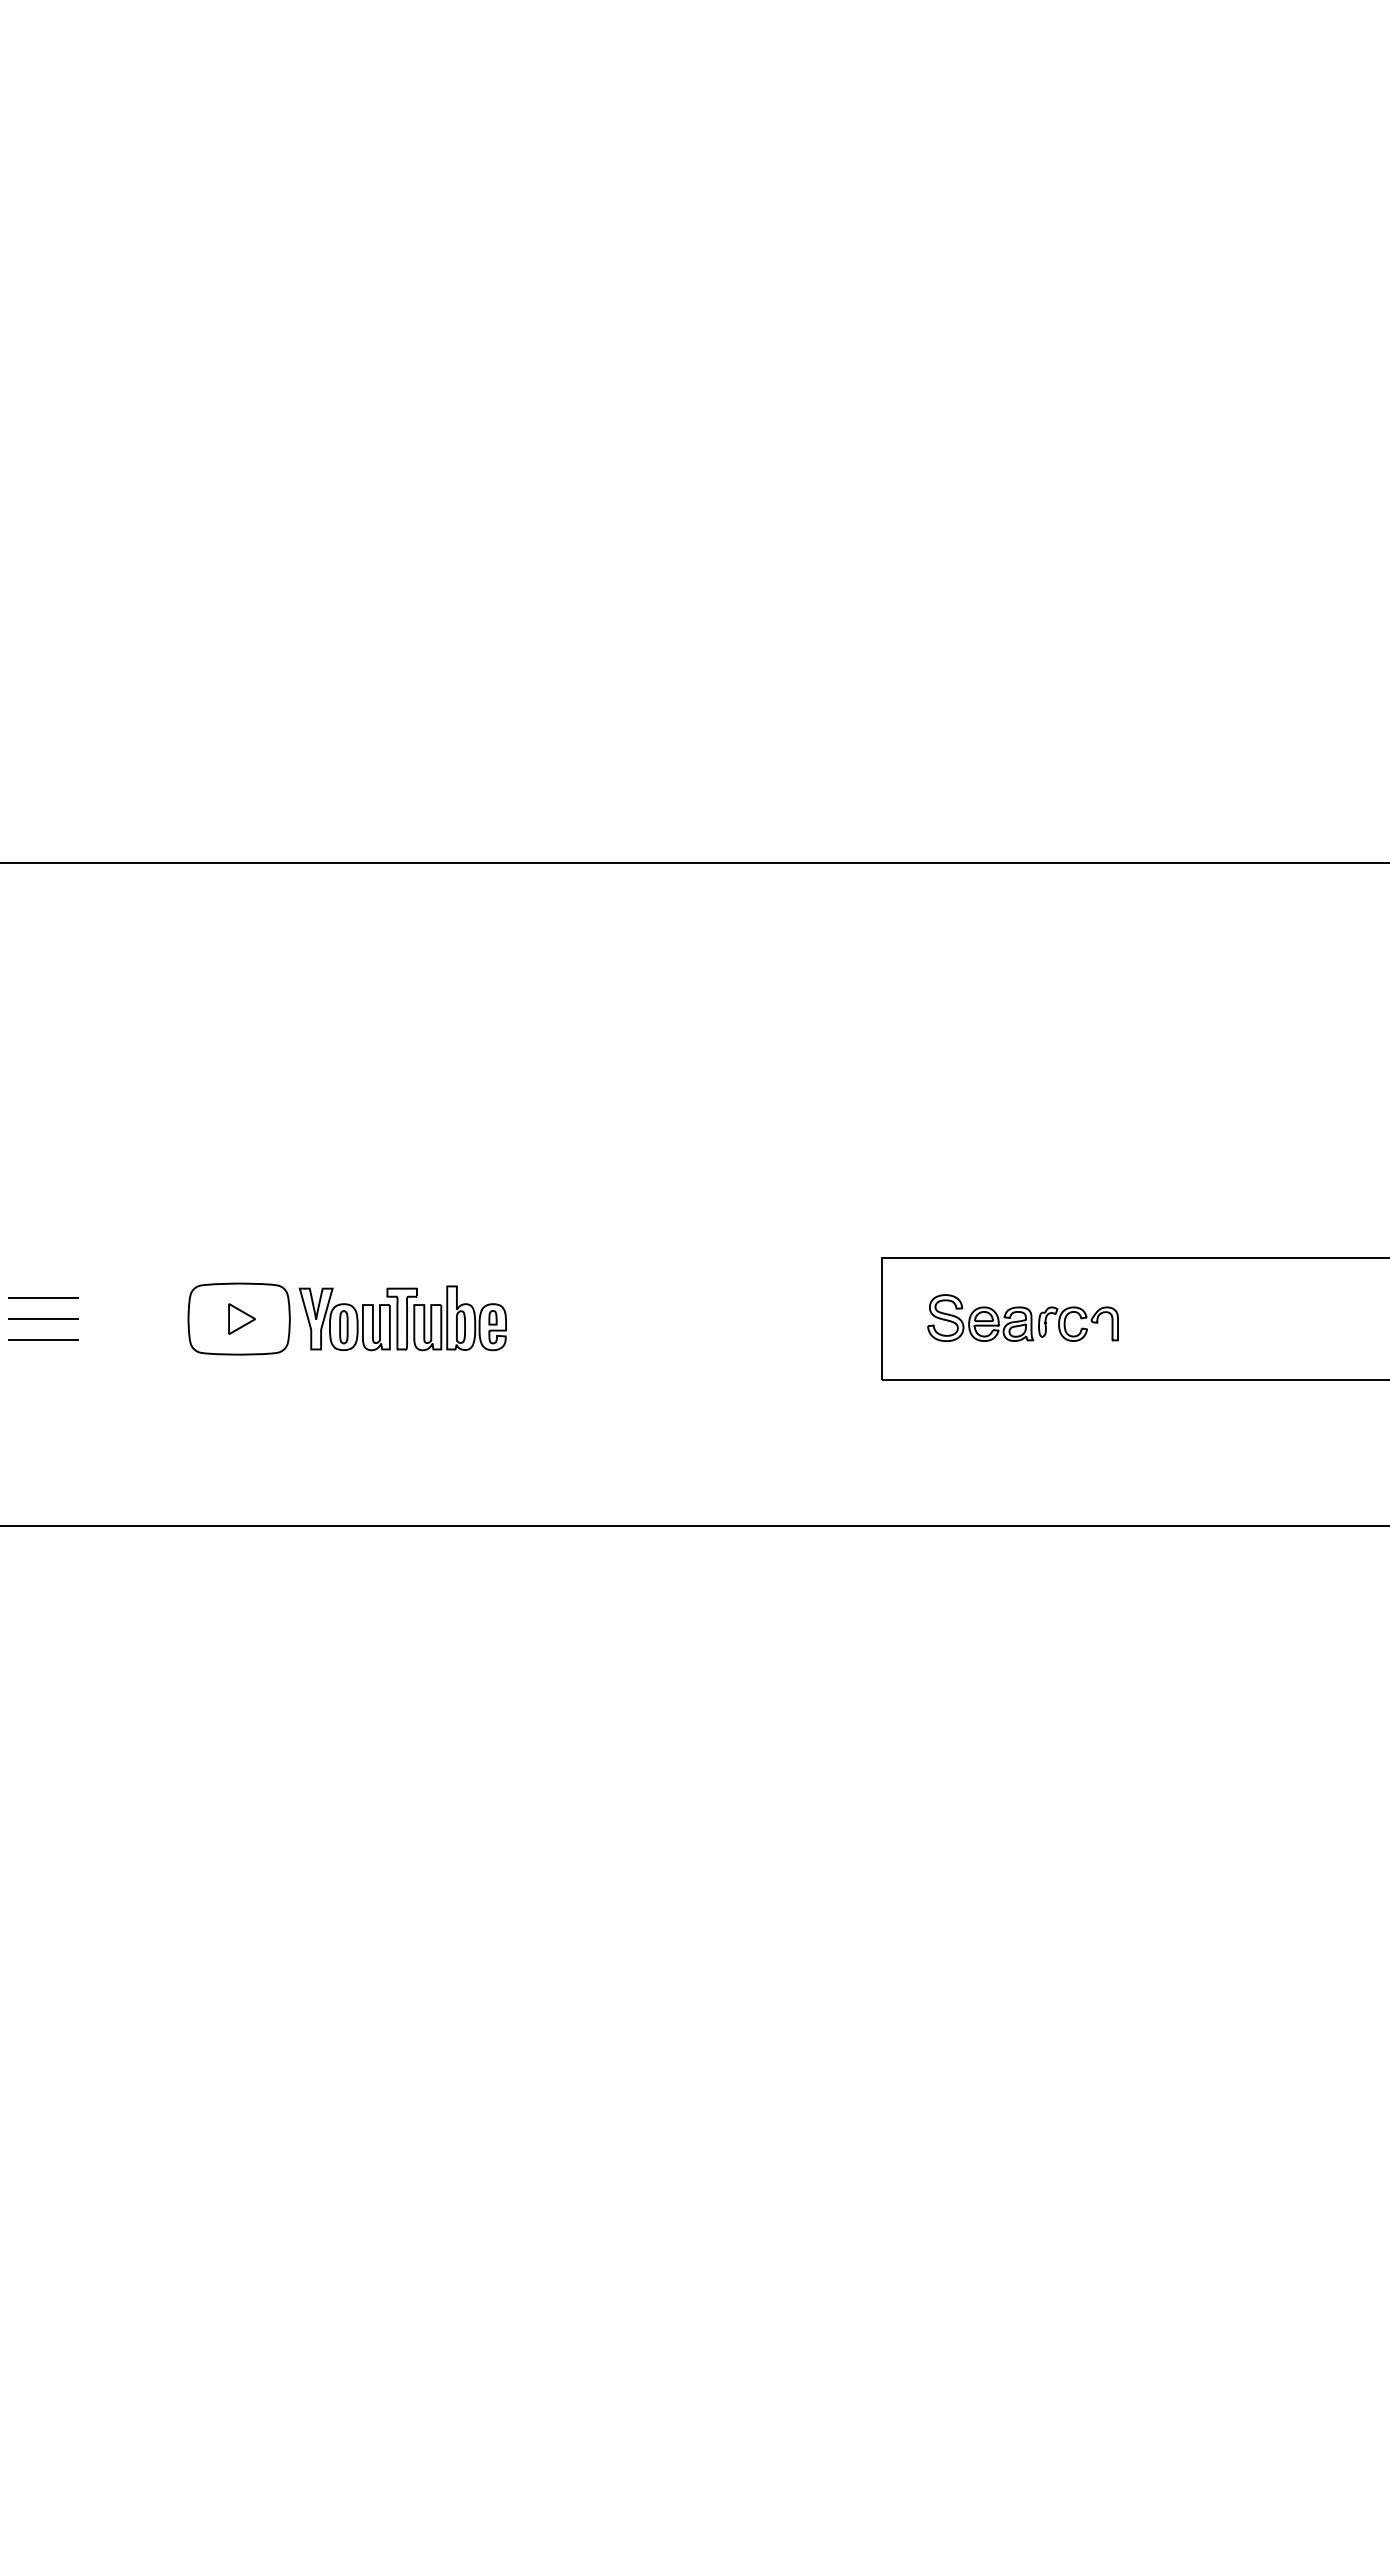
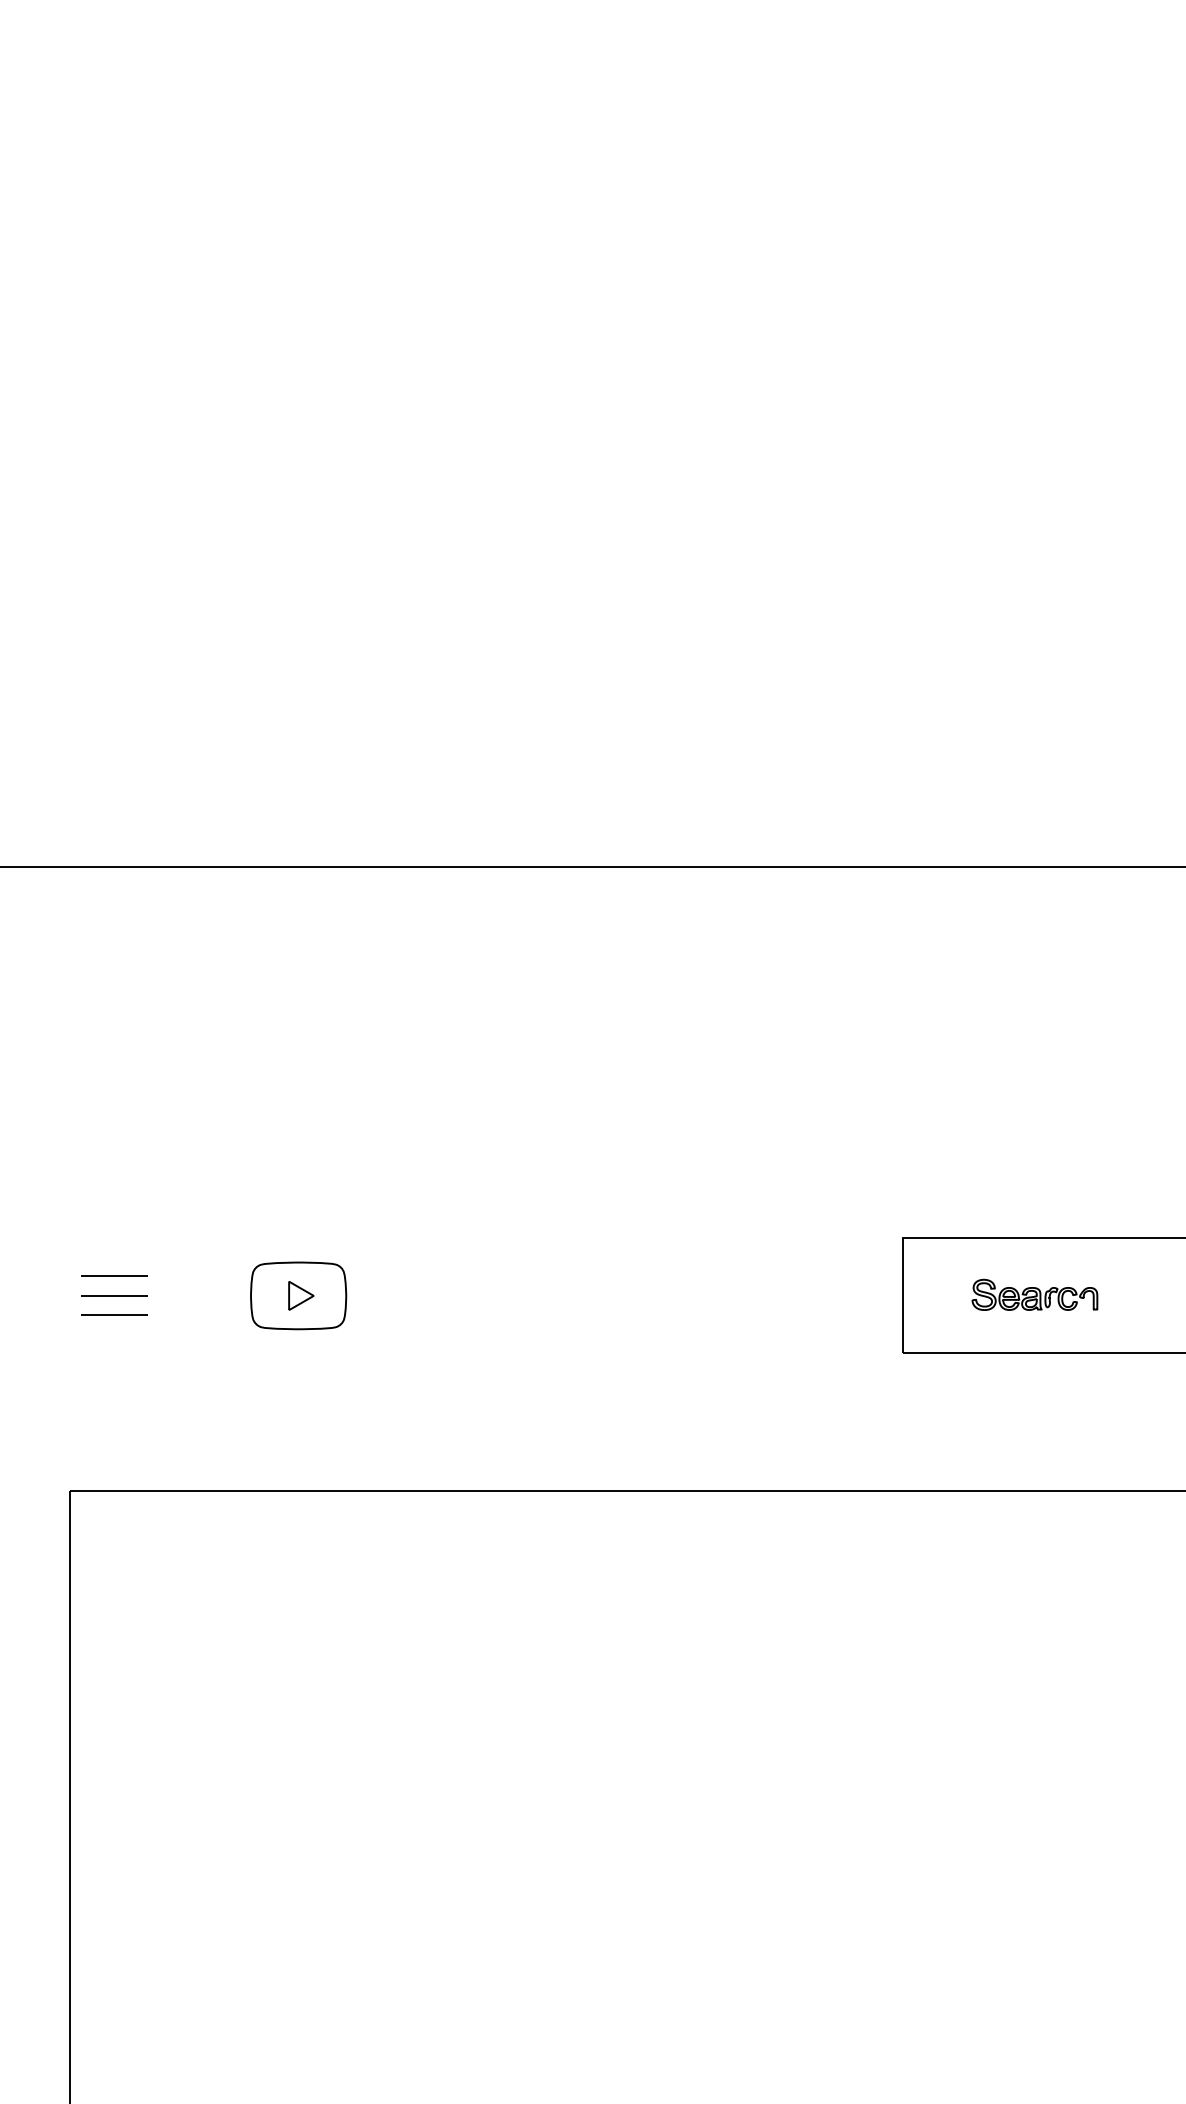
part: (1022, 1317) -> (1034, 1294), size x0.7
part: (402, 1318) -> (452, 1295), removed

